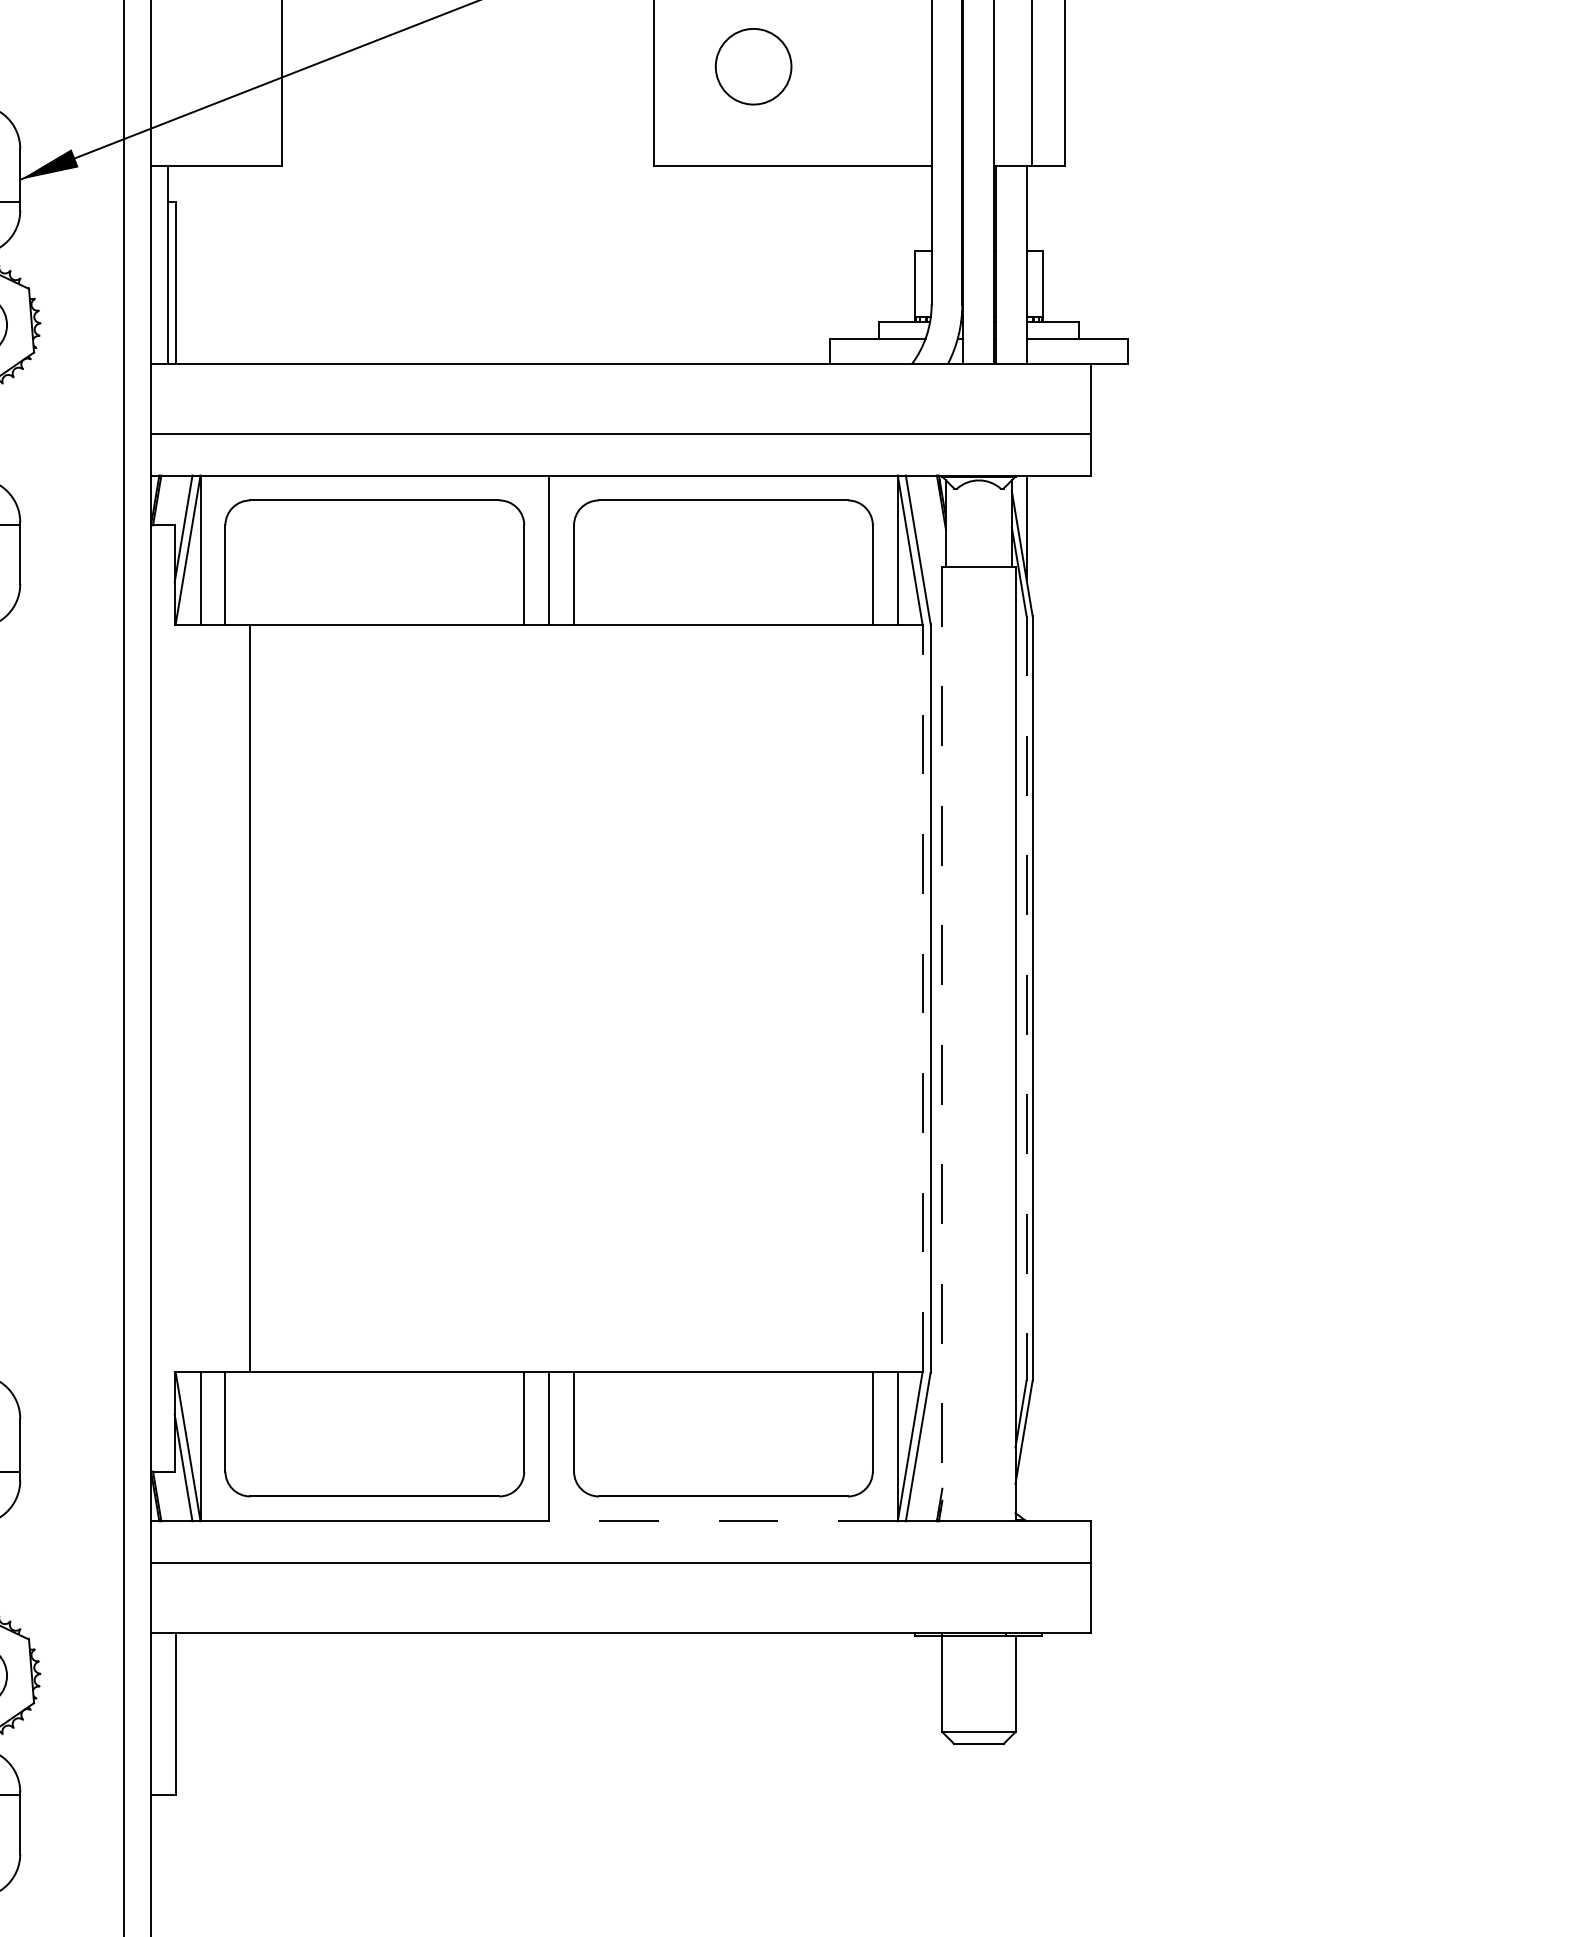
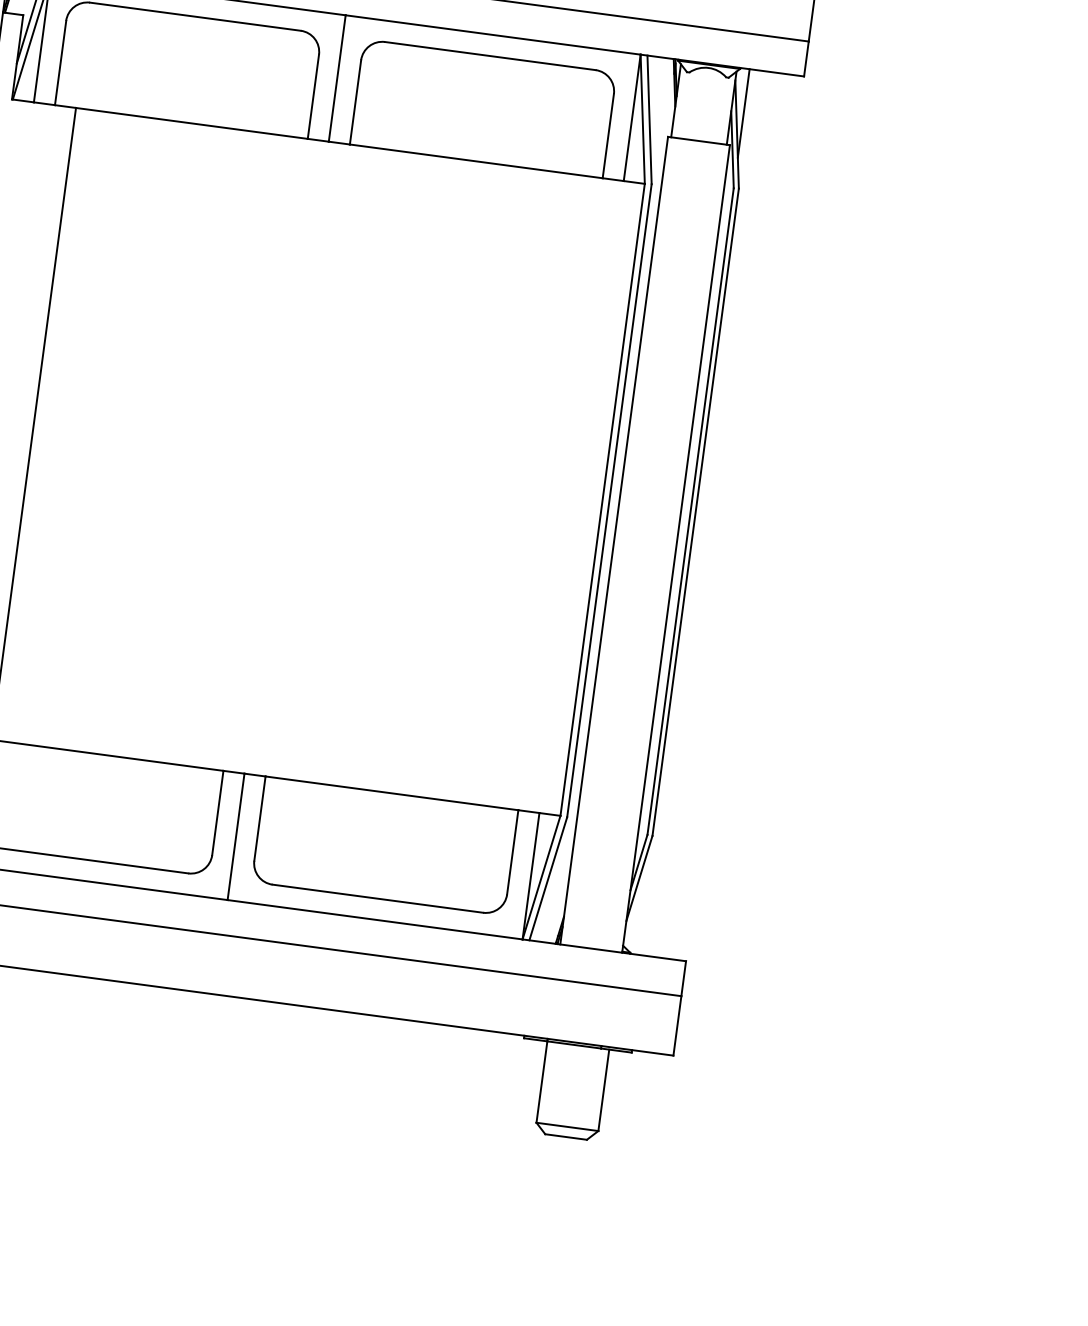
line: (922, 998) -> (602, 499), dashed -> solid
line: (1026, 998) -> (690, 511), dashed -> solid
line: (942, 1044) -> (614, 541), dashed -> solid
line: (722, 1521) -> (374, 919), dashed -> solid

